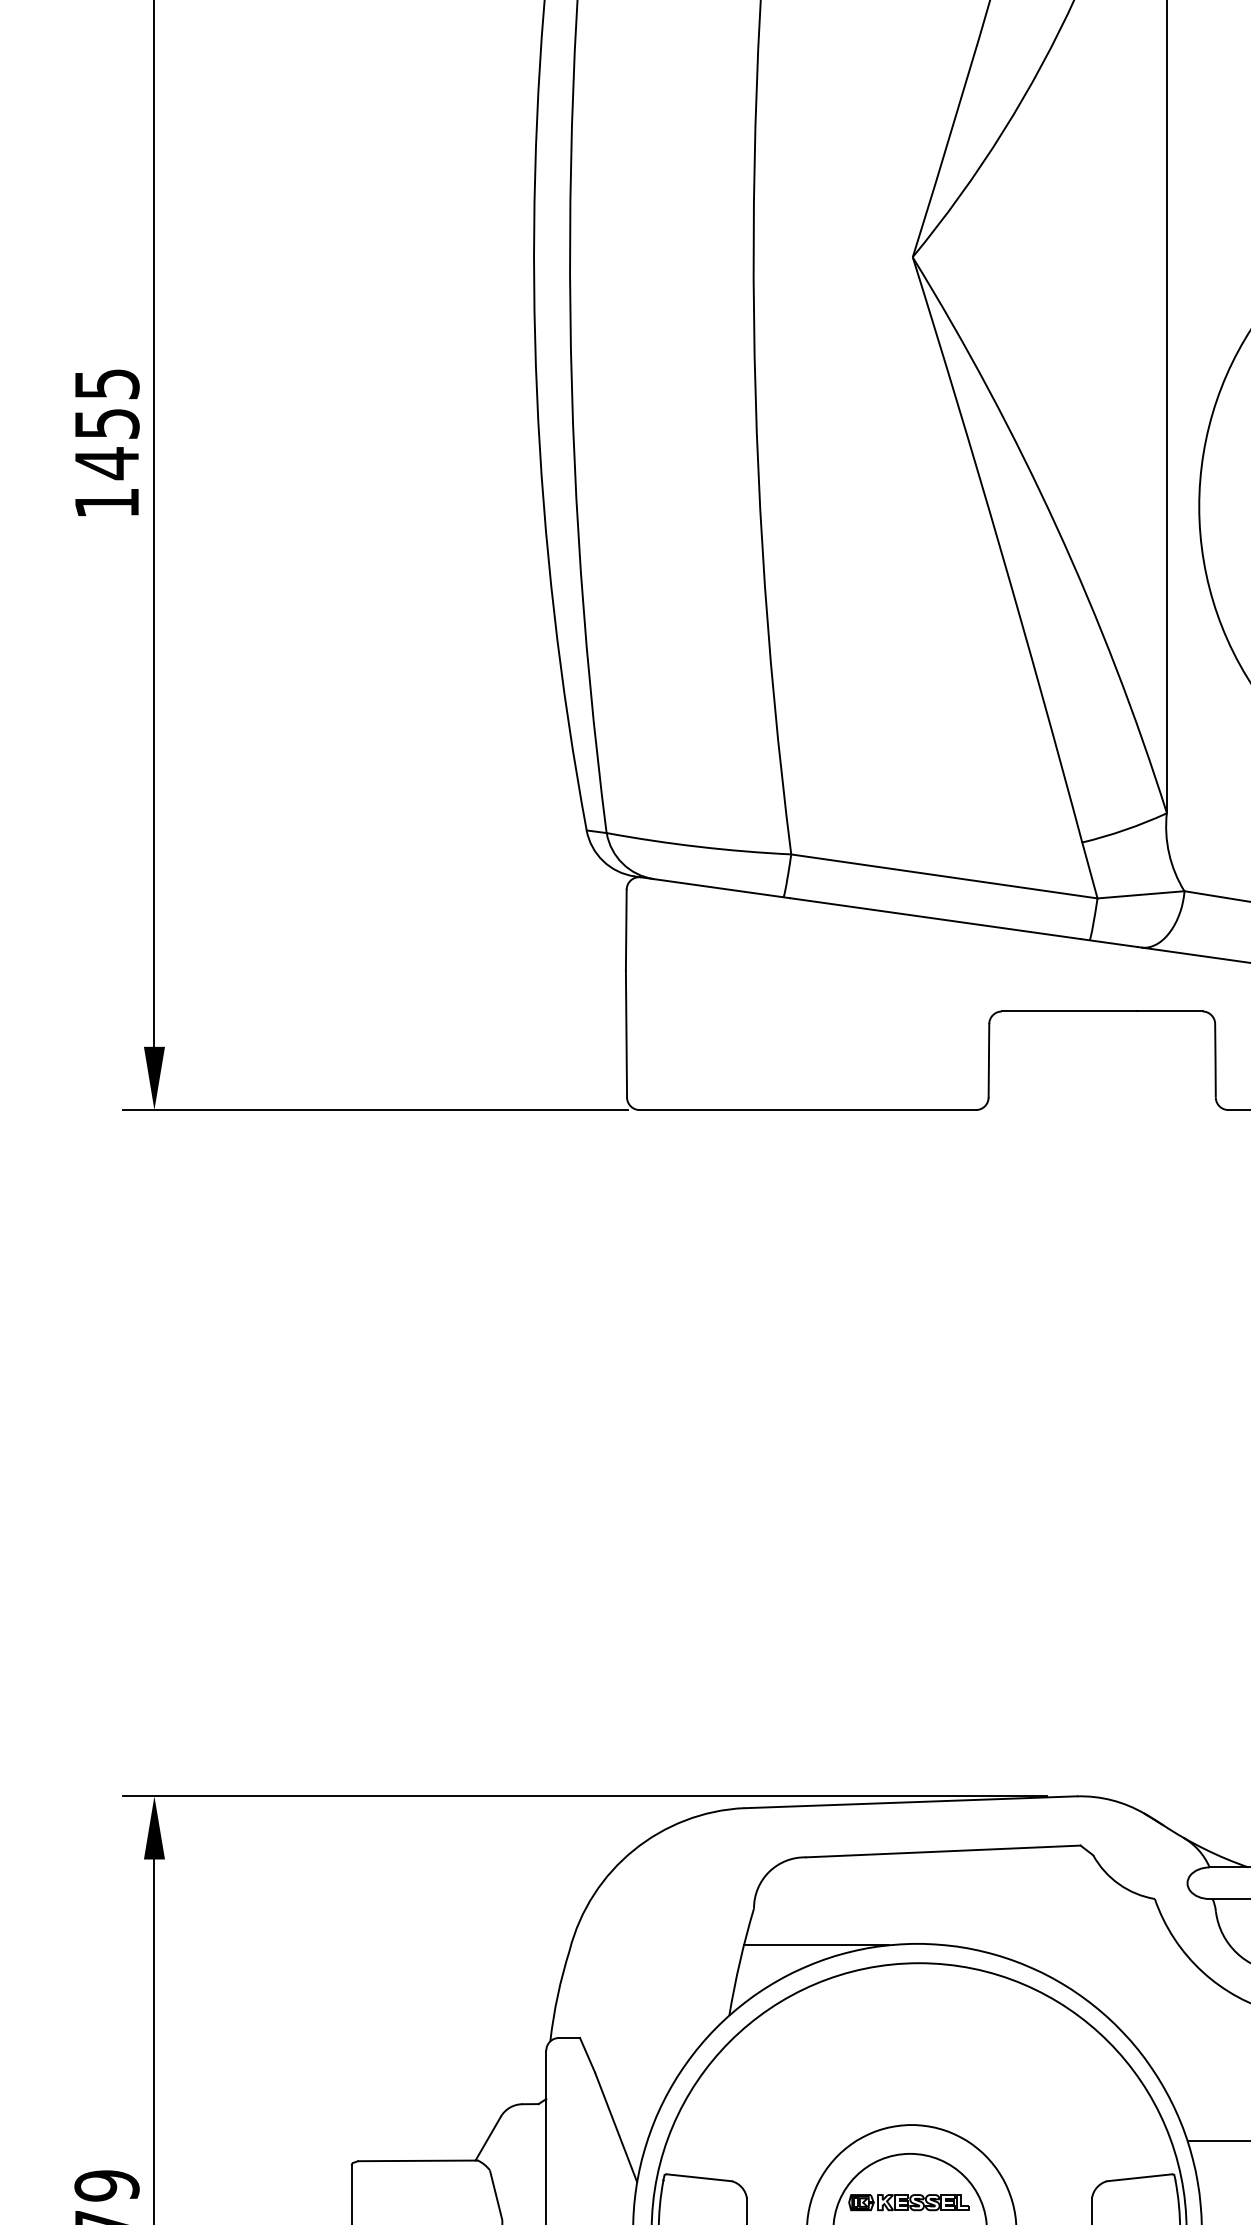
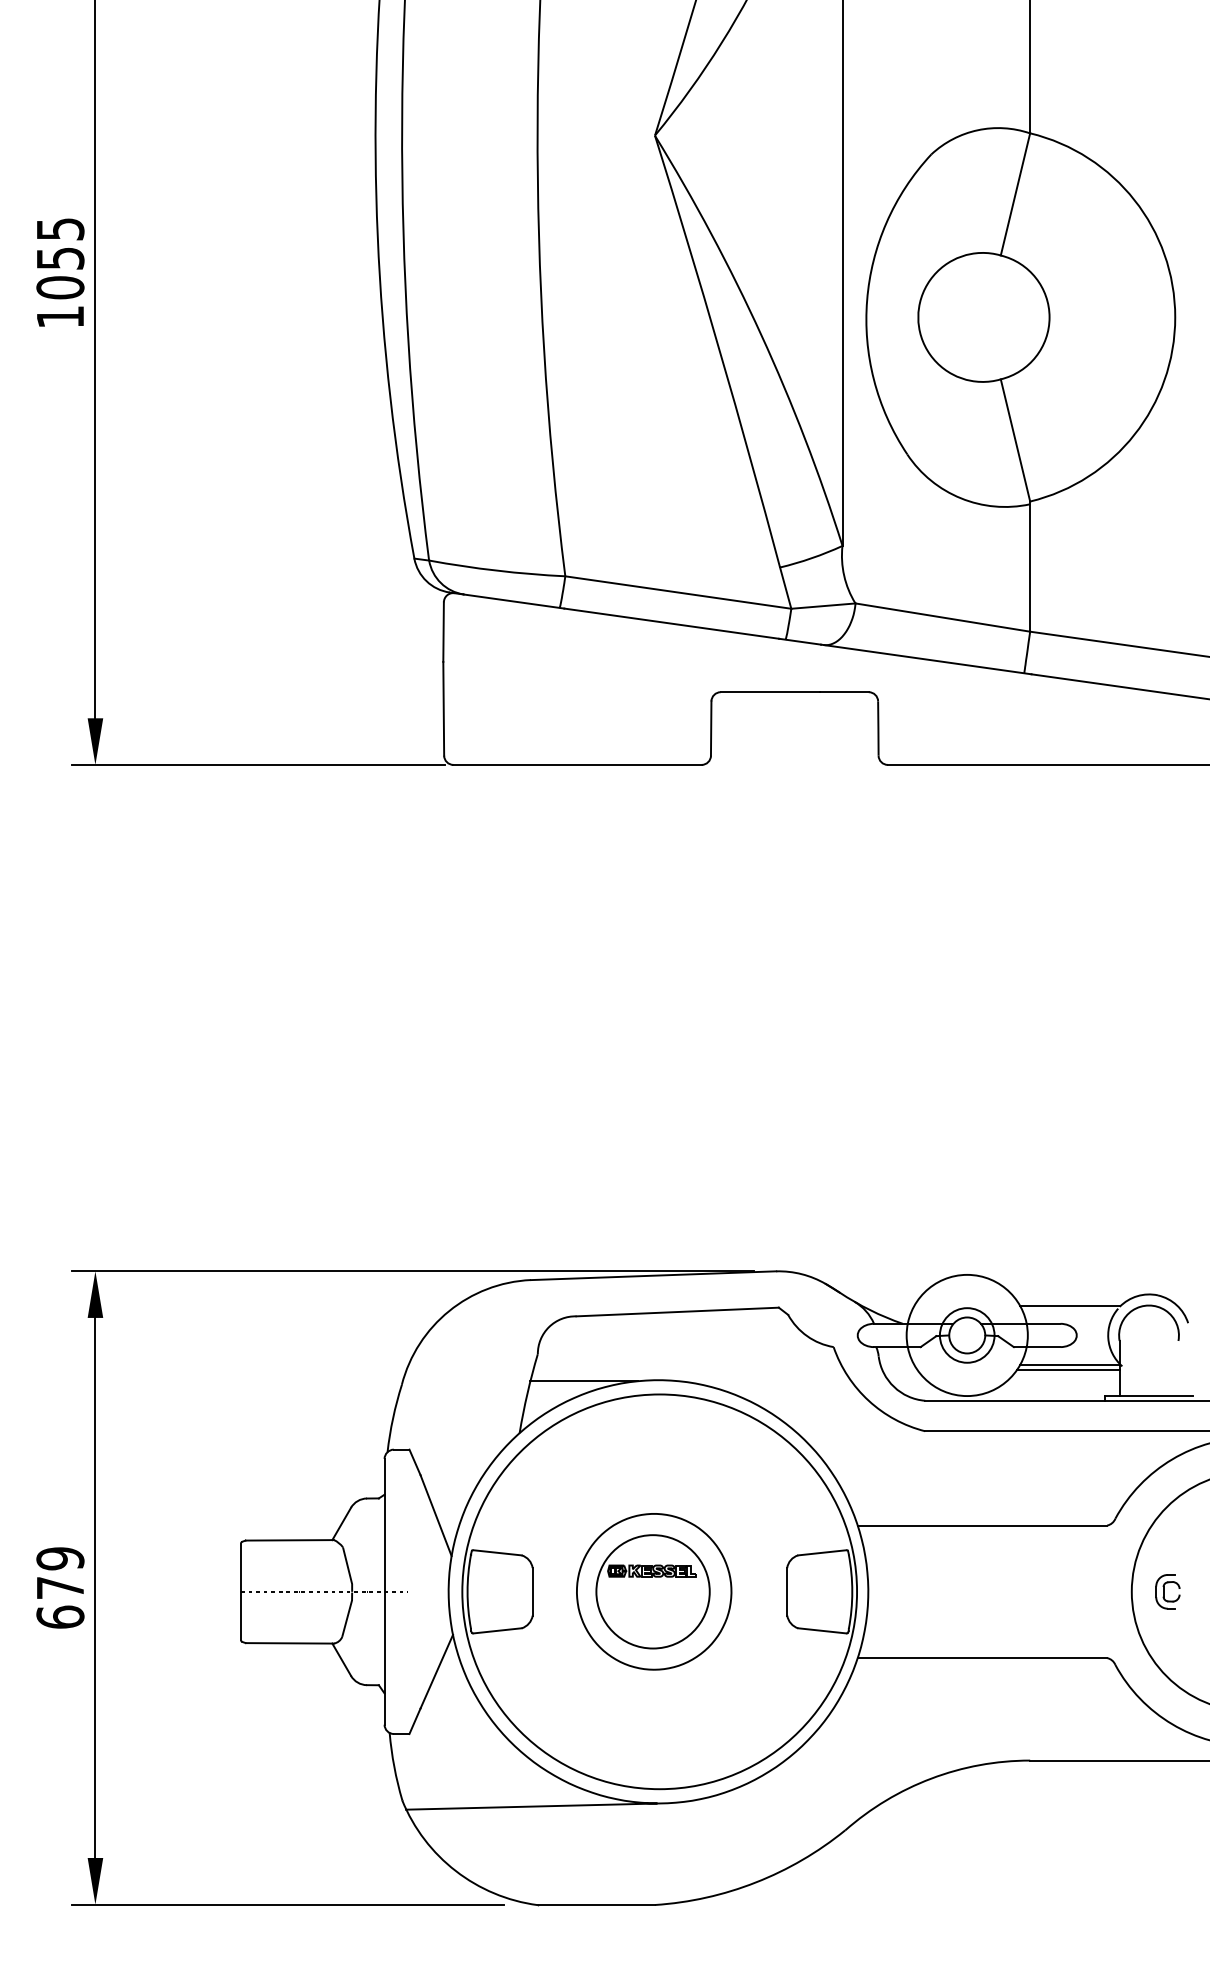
text: (107, 463) -> (60, 287), 1455 -> 1055

